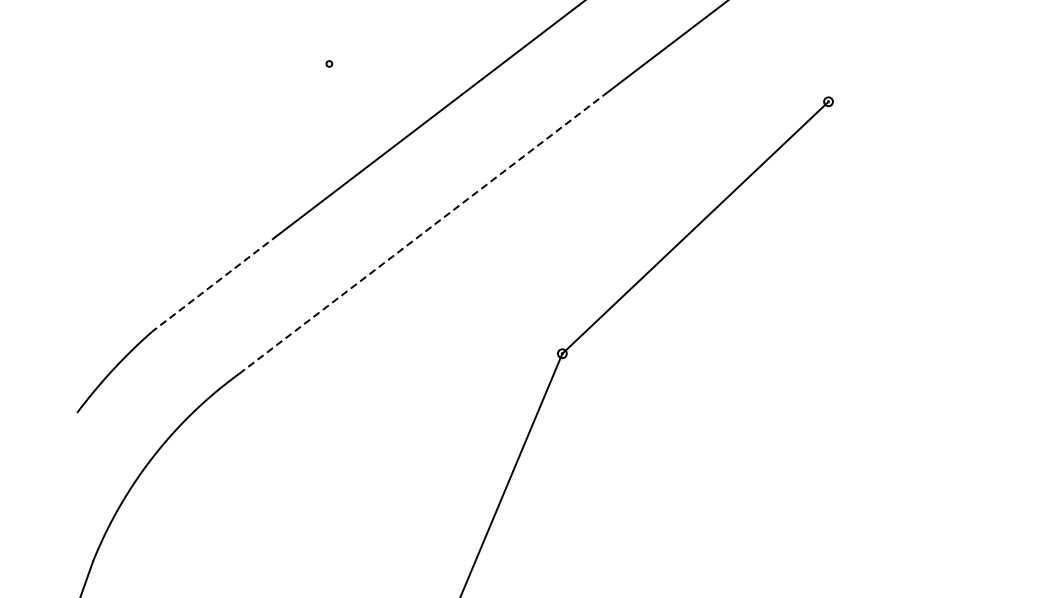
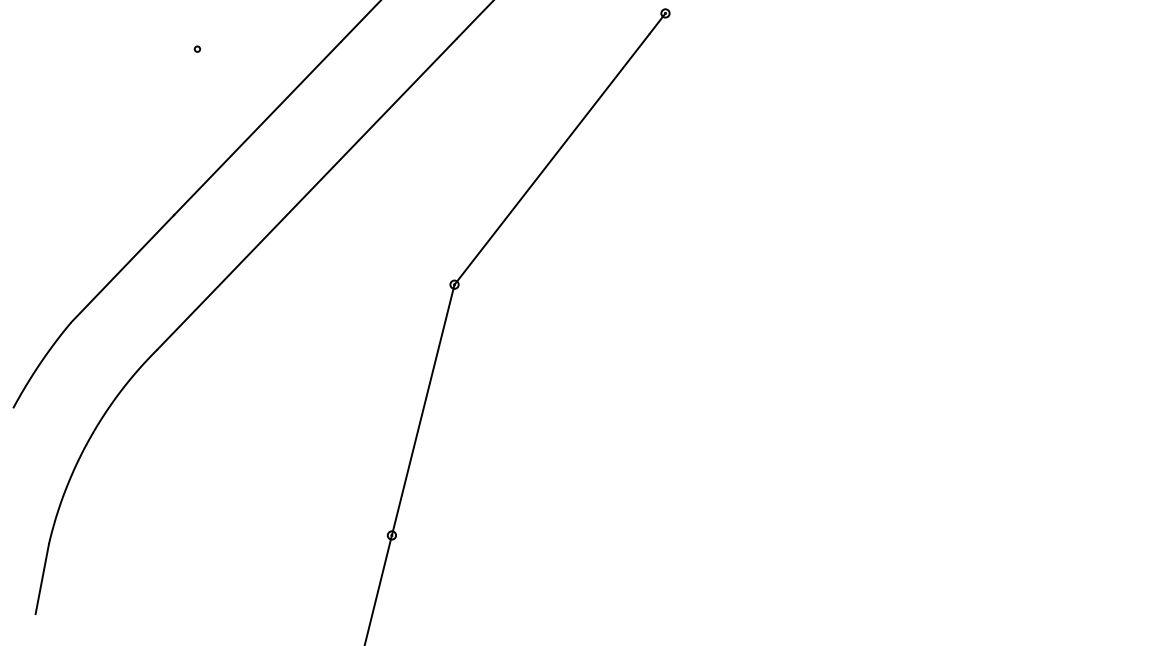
line: (422, 233) -> (307, 193), dashed -> solid
line: (214, 284) -> (122, 269), dashed -> solid

